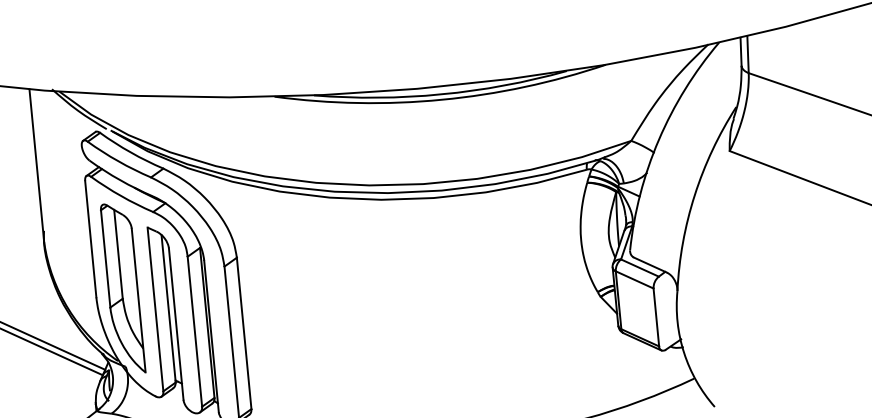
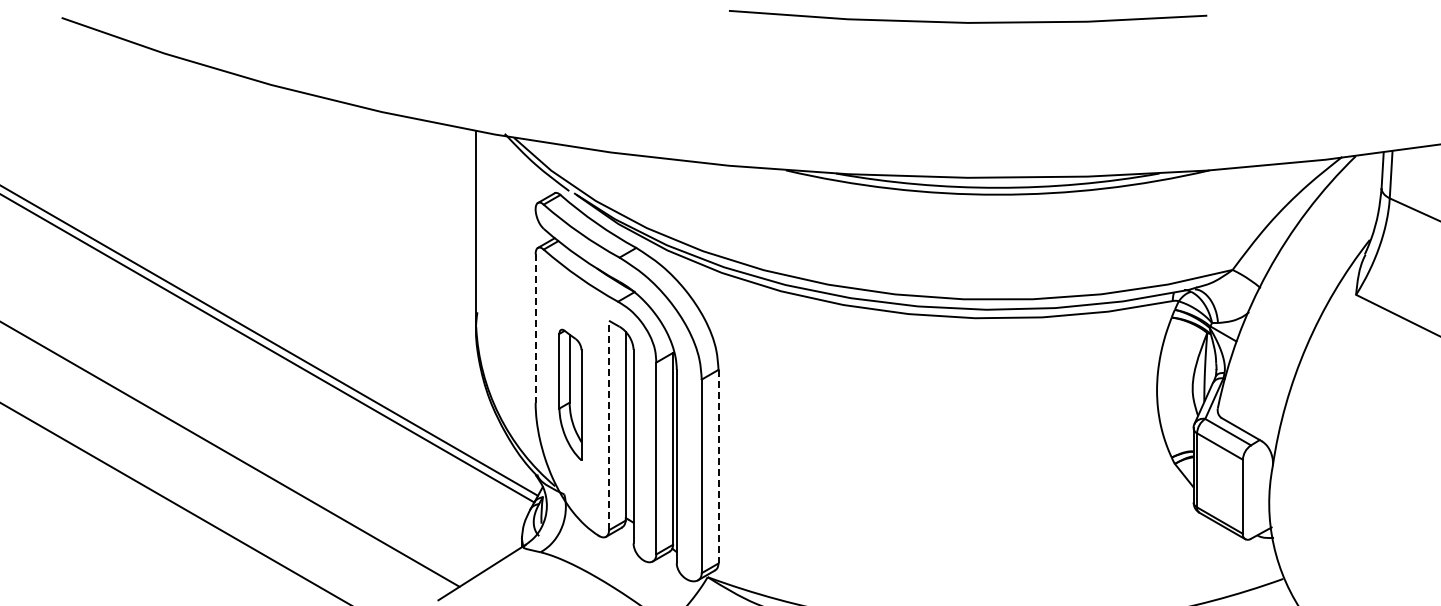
line: (90, 239) -> (535, 329), solid -> dashed
part: (123, 288) -> (570, 394), size x0.6
line: (155, 309) -> (609, 425), solid -> dashed
line: (244, 333) -> (718, 466), solid -> dashed

